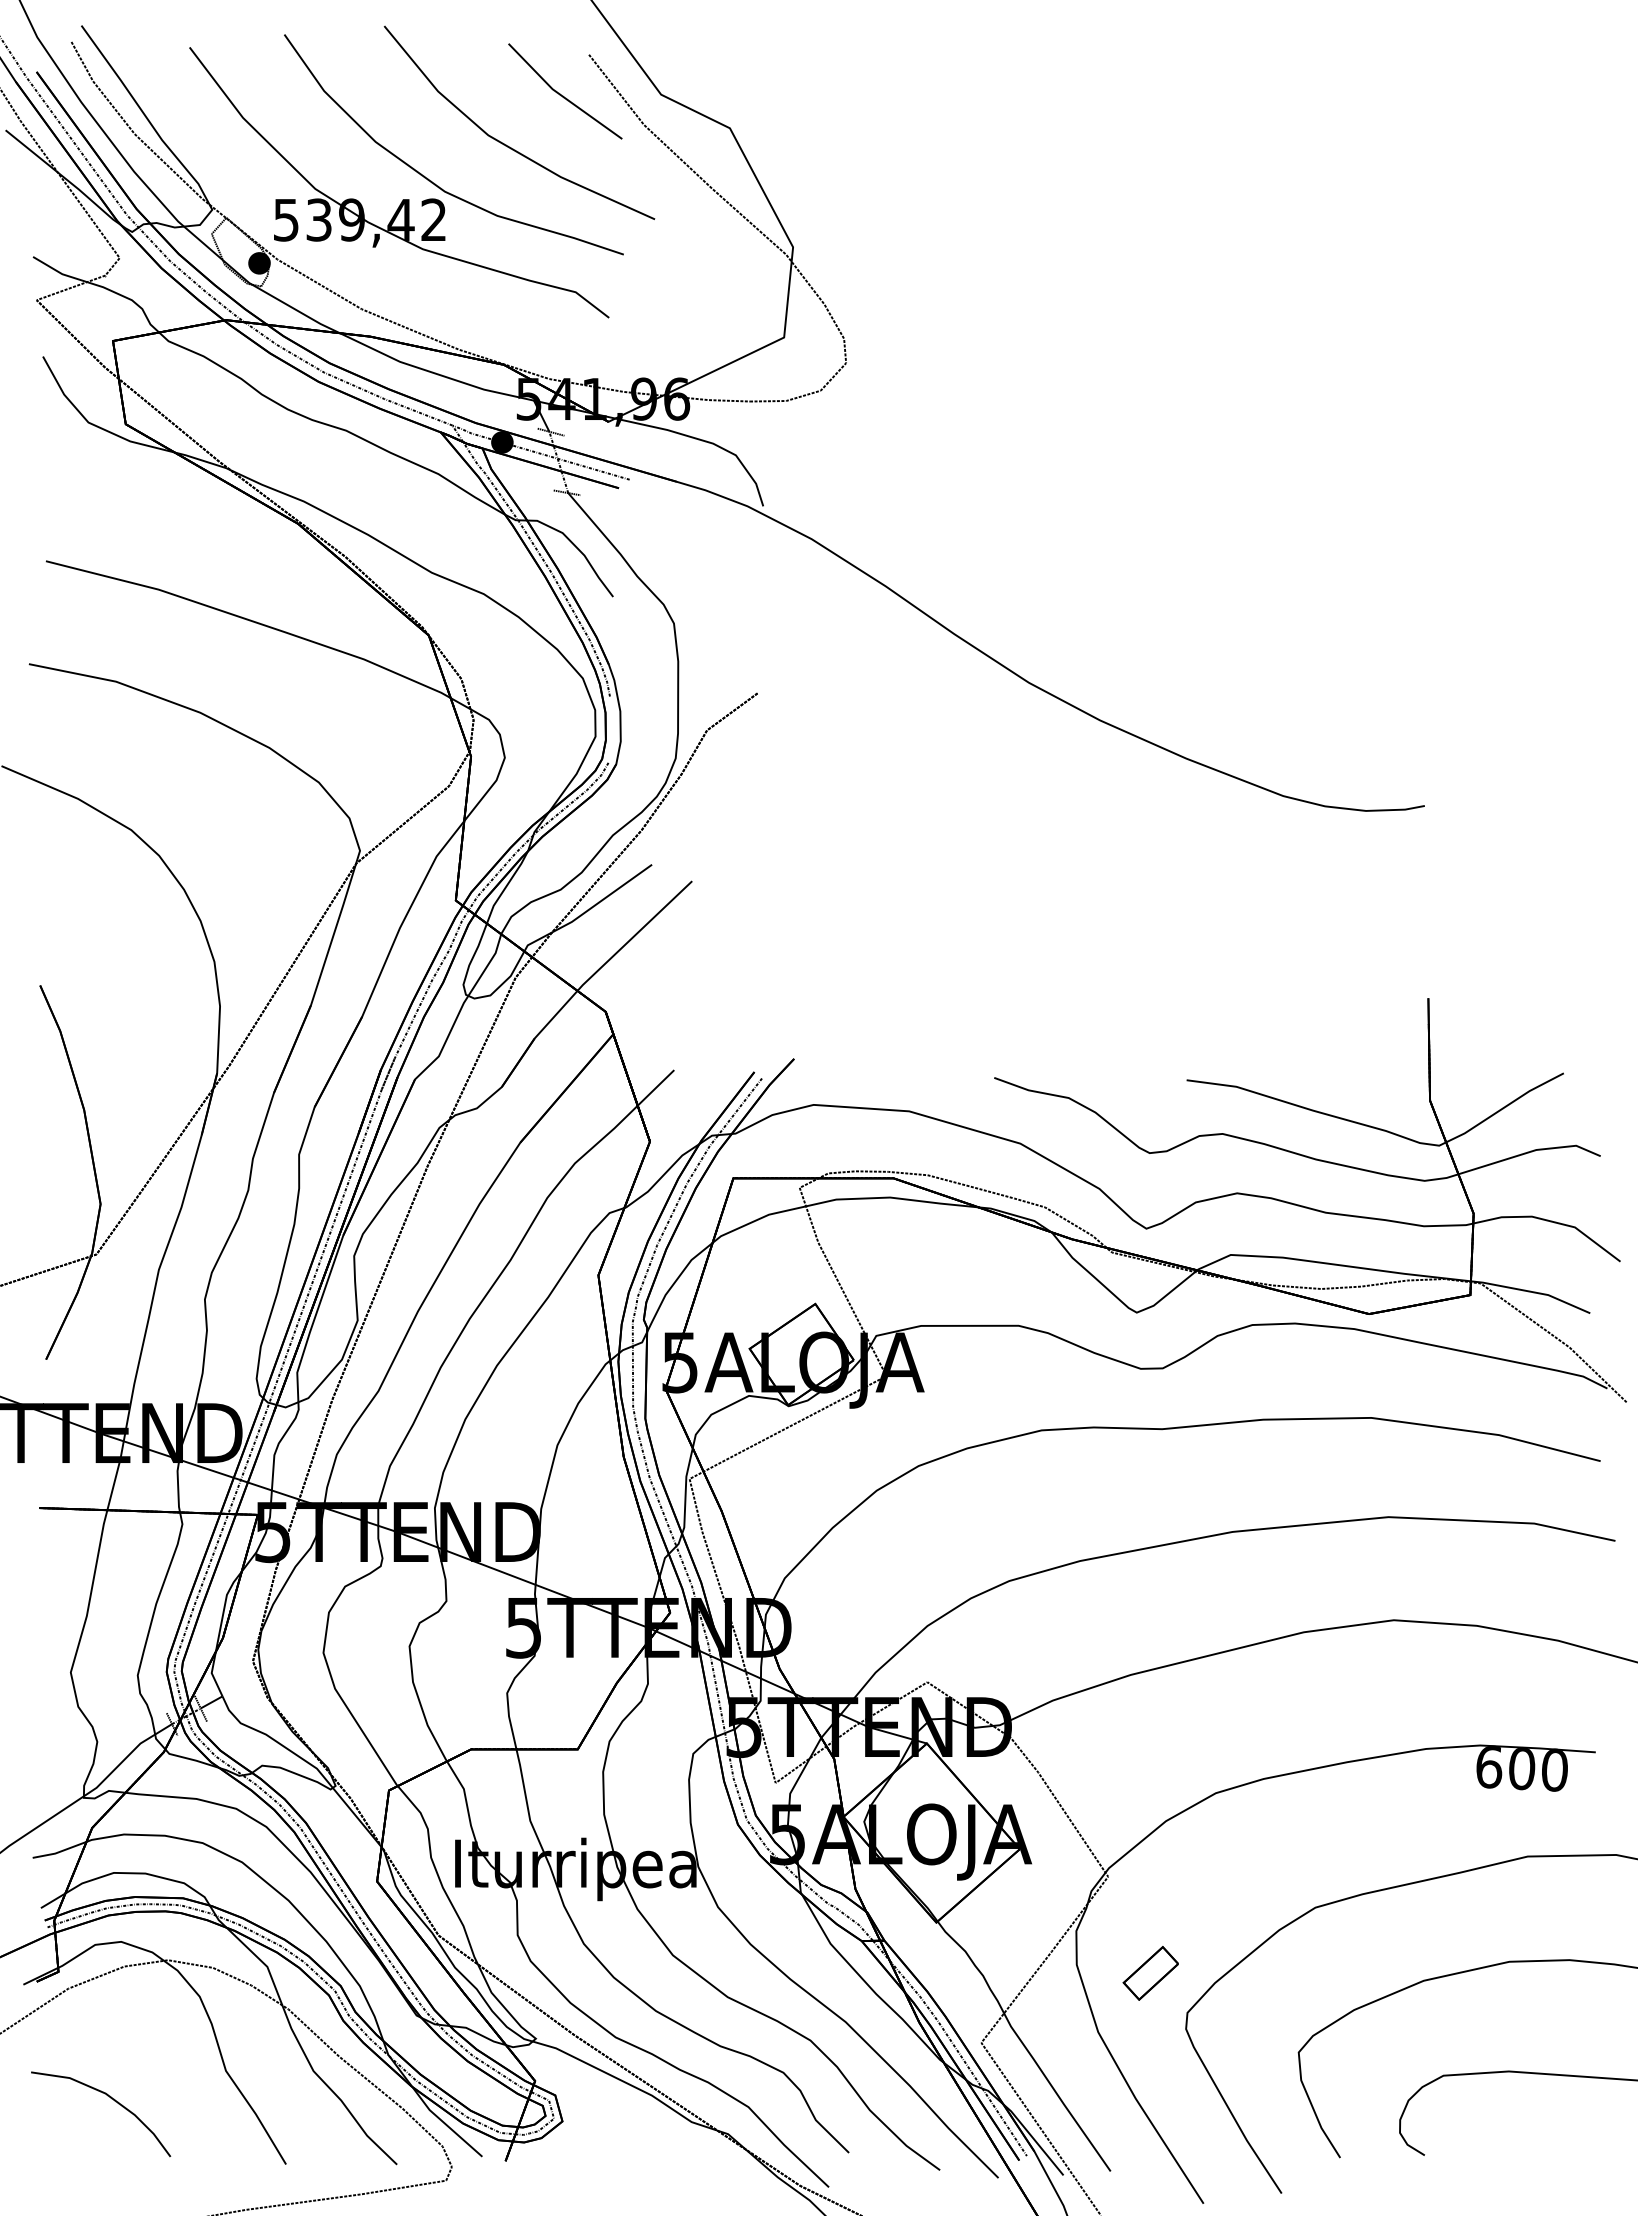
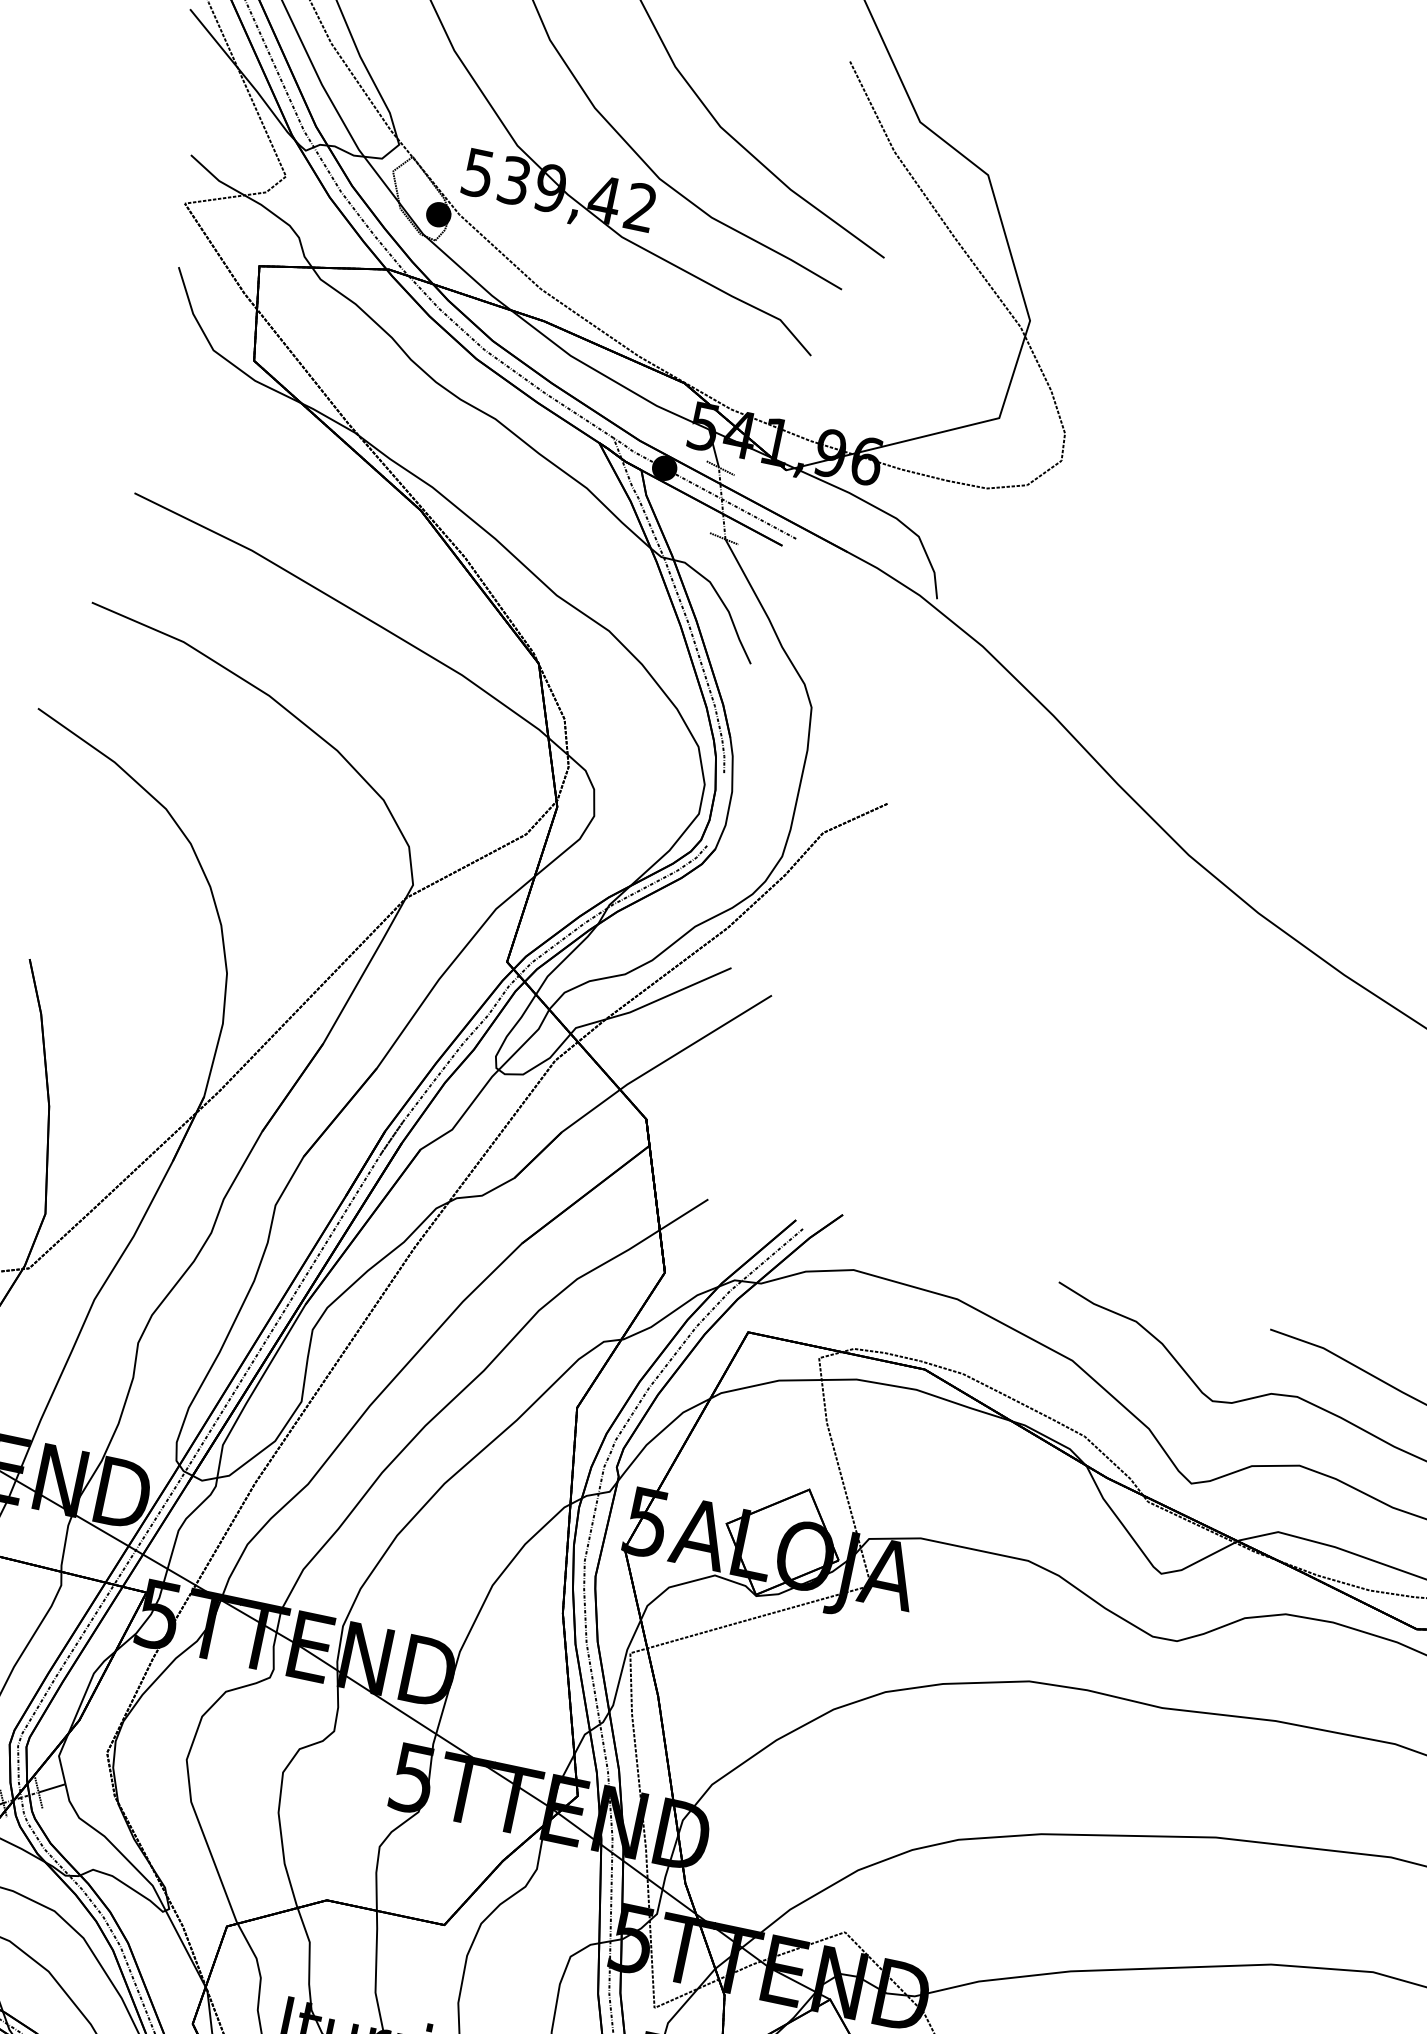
line: (563, 95) -> (812, 100), removed

